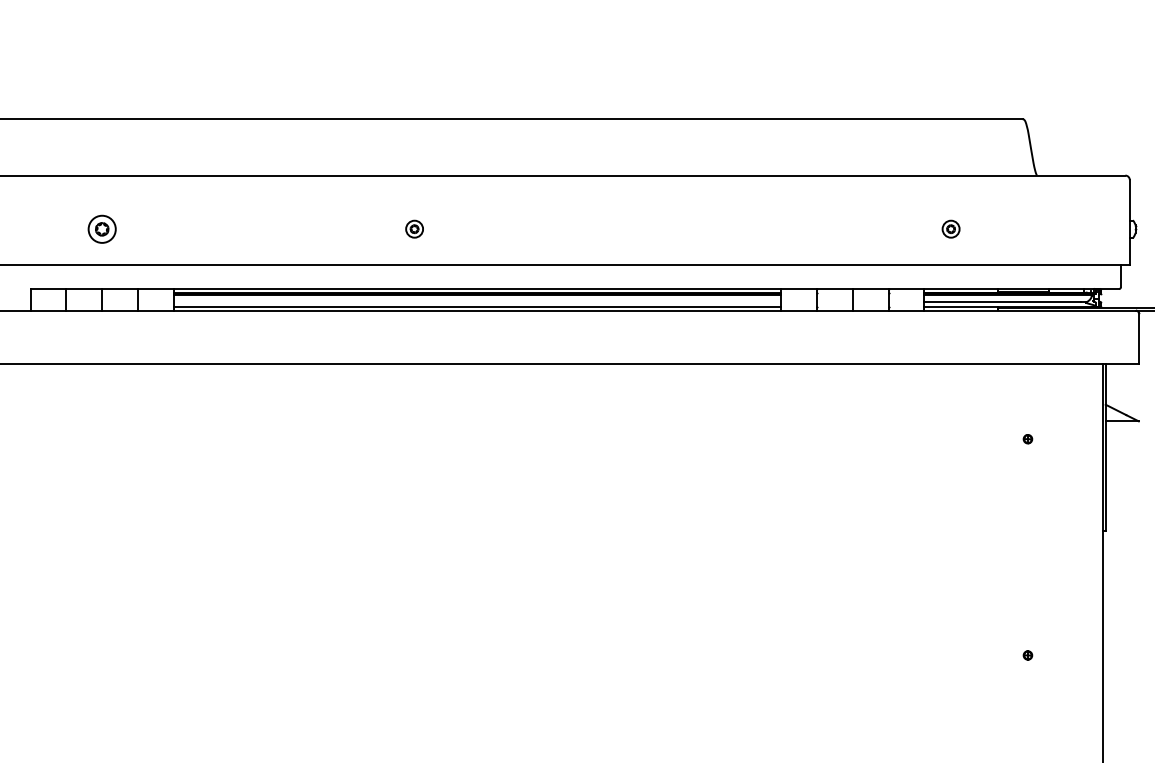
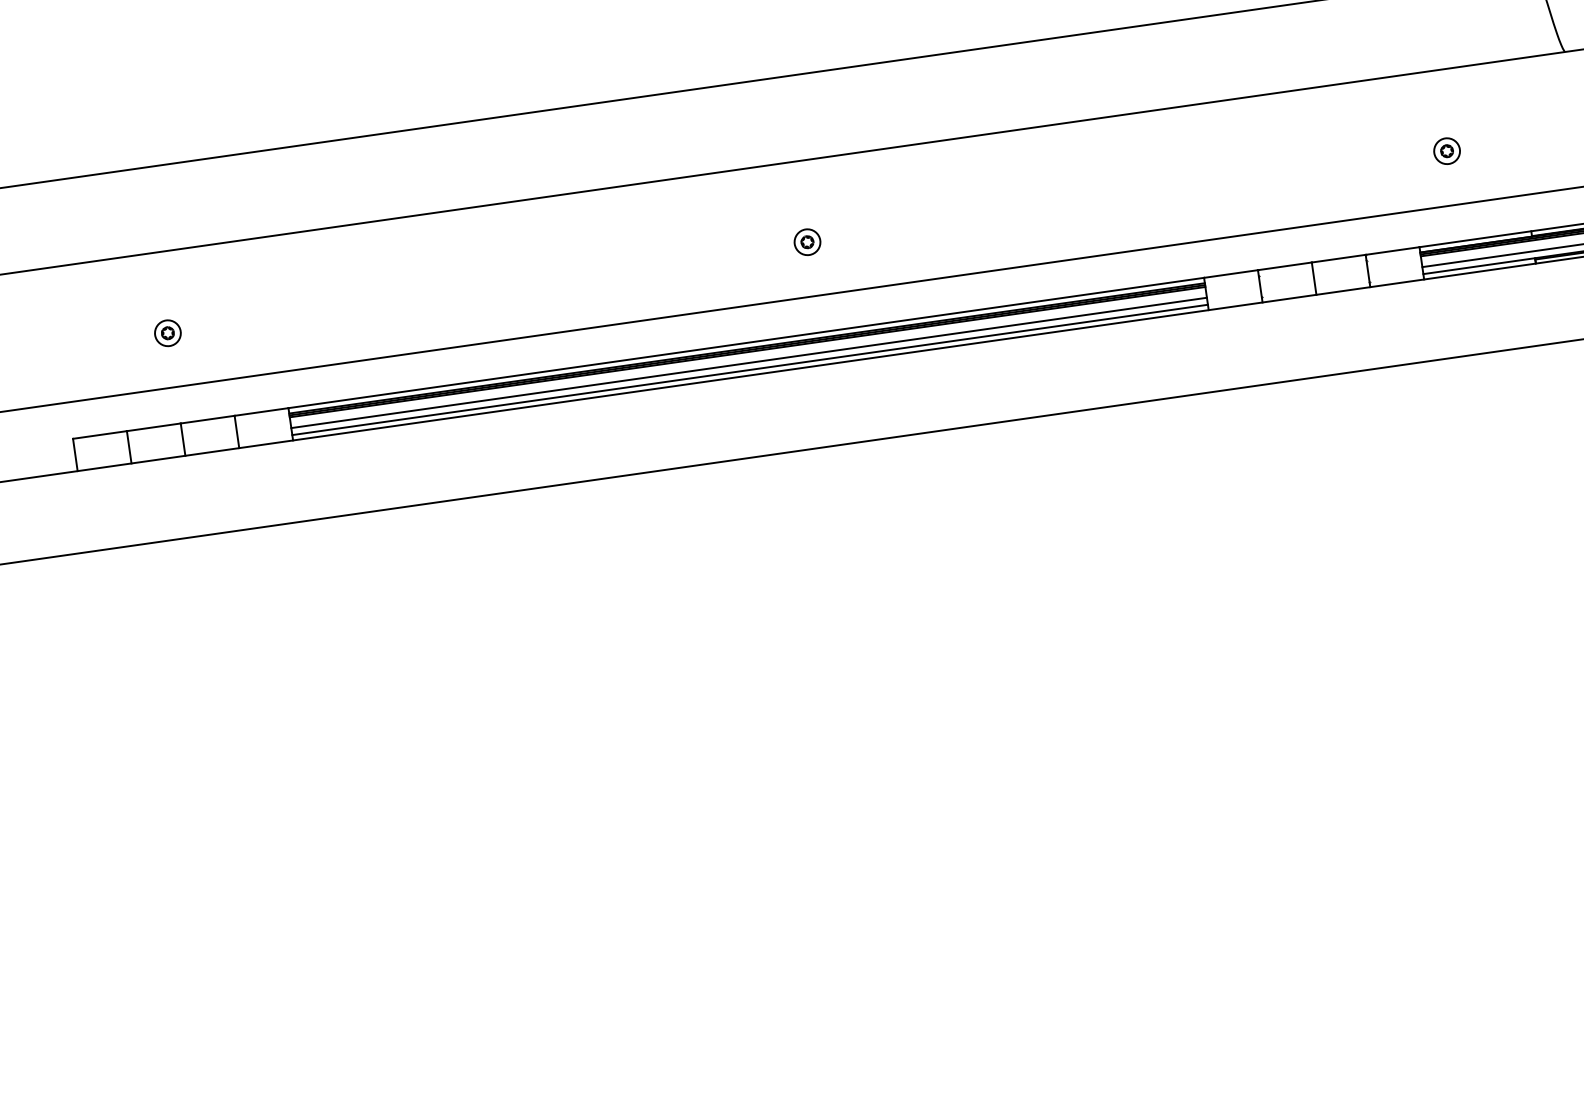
part: (101, 228) -> (166, 332), size x0.62
part: (414, 228) -> (807, 241), moved
line: (477, 302) -> (749, 363), added

